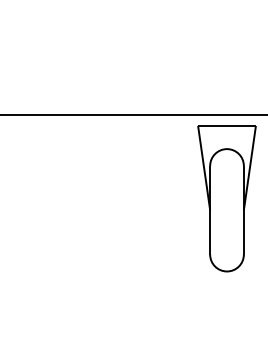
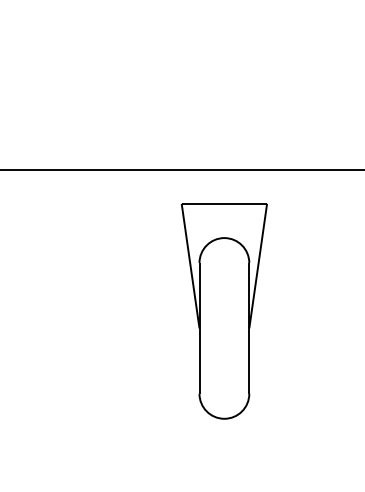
part: (226, 198) -> (223, 311), moved

